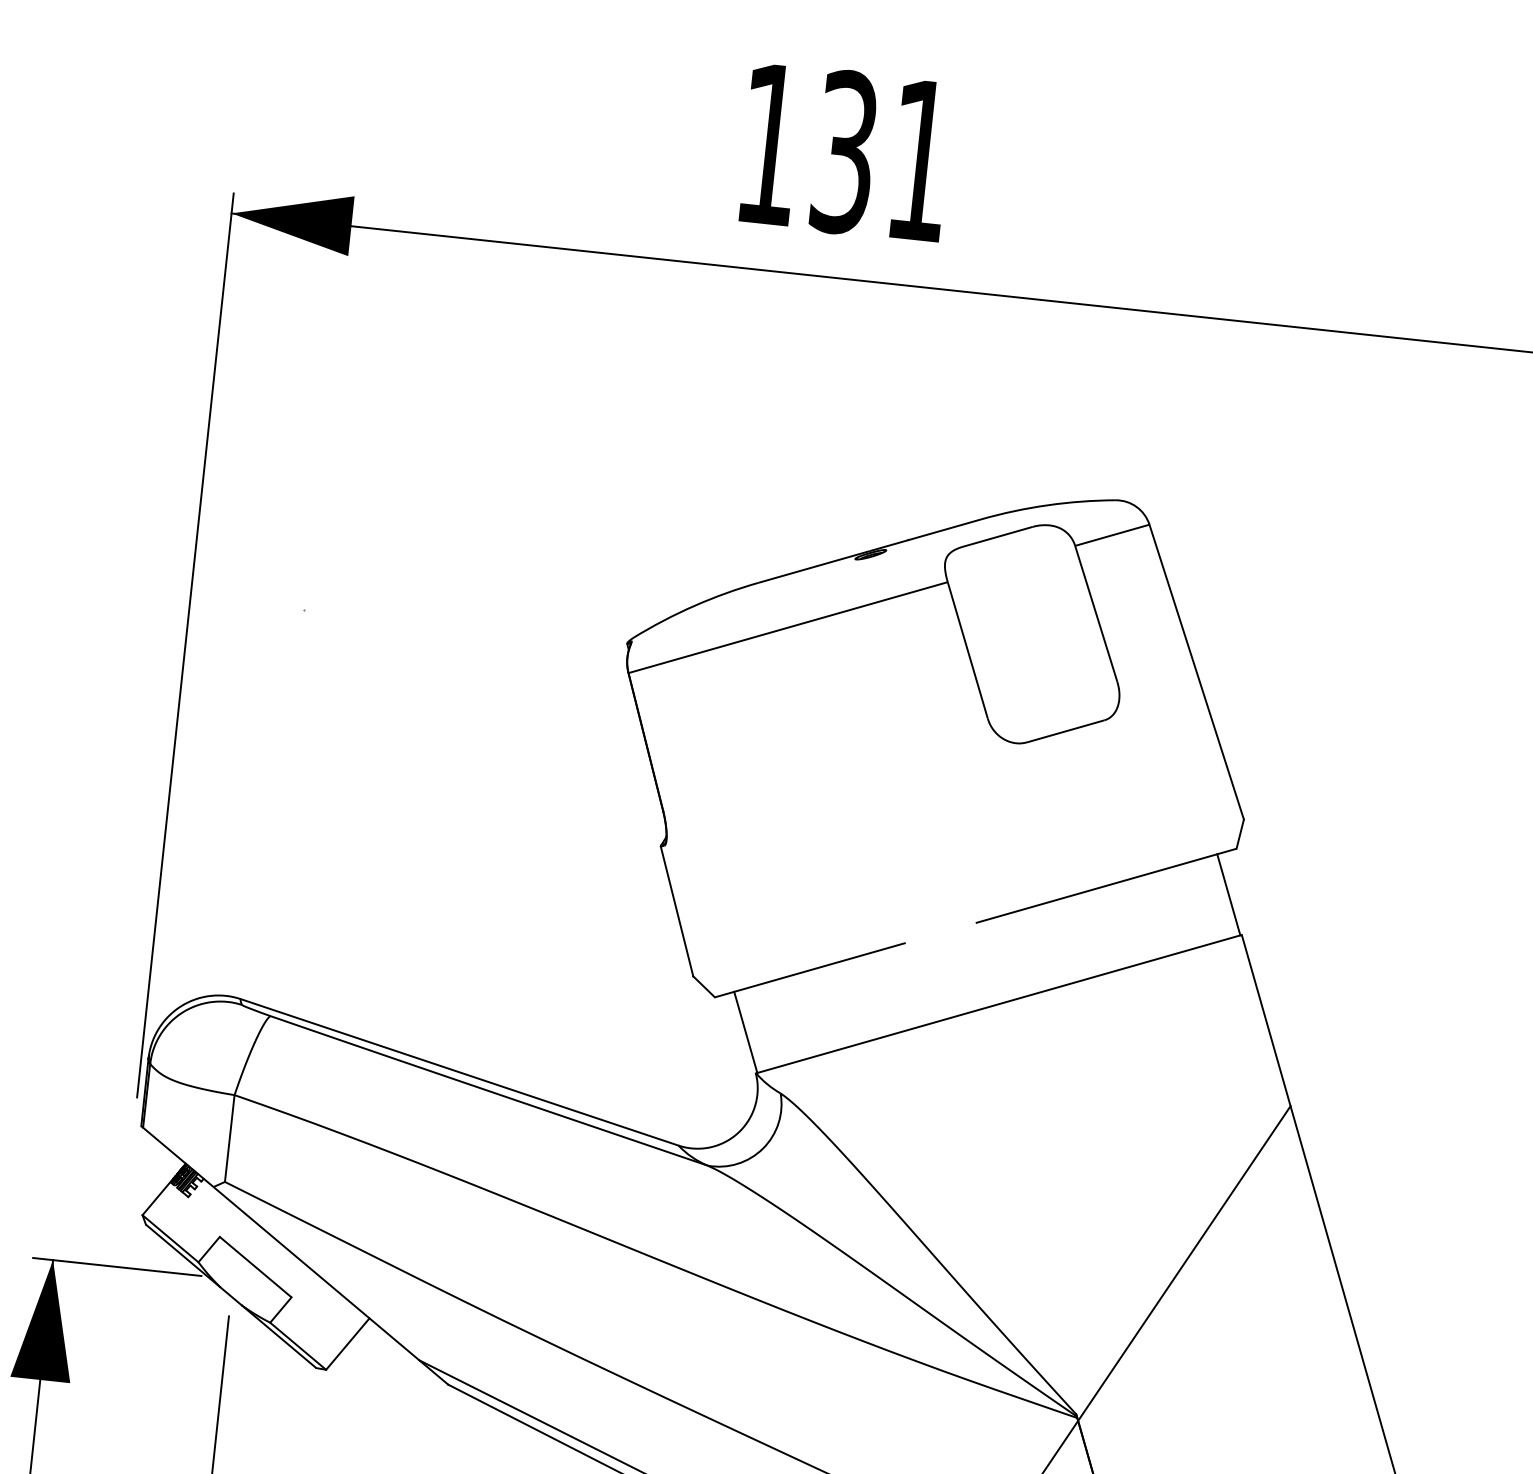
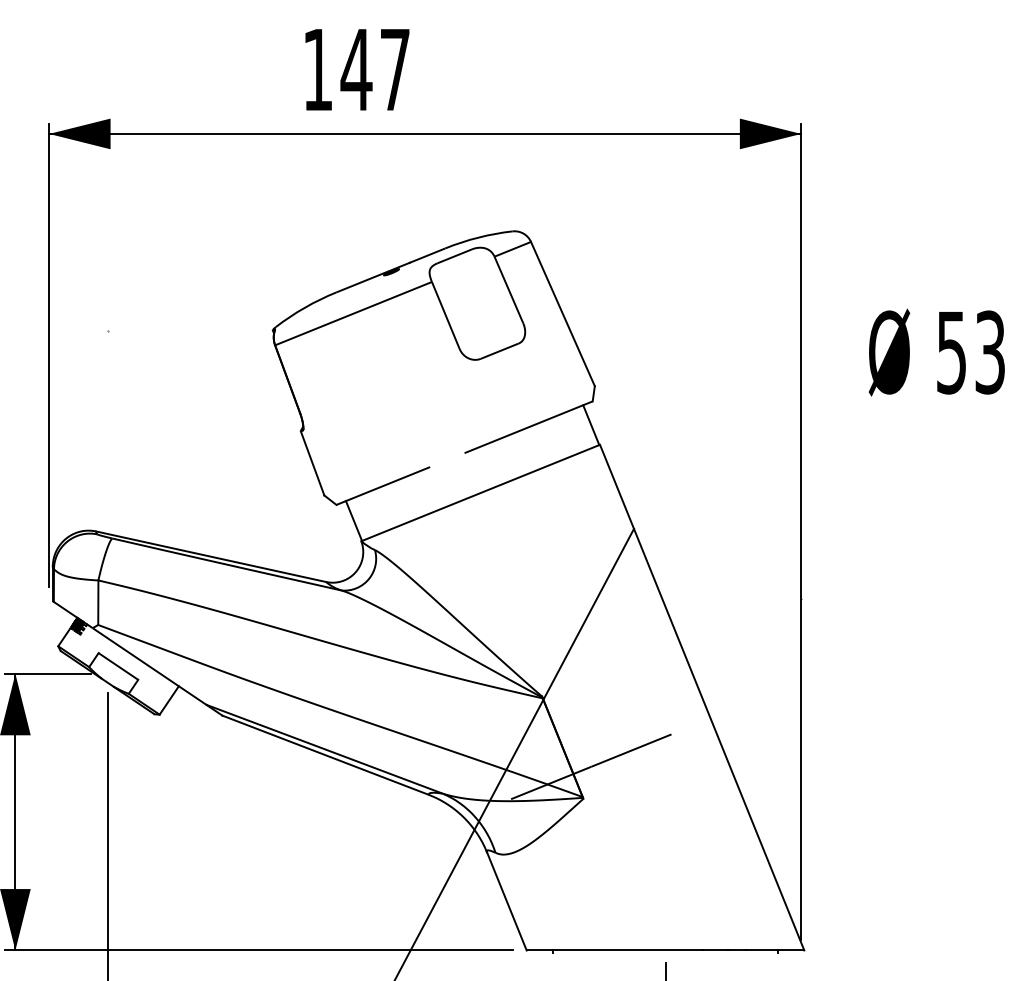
text: (879, 155) -> (374, 69), 131 -> 147

